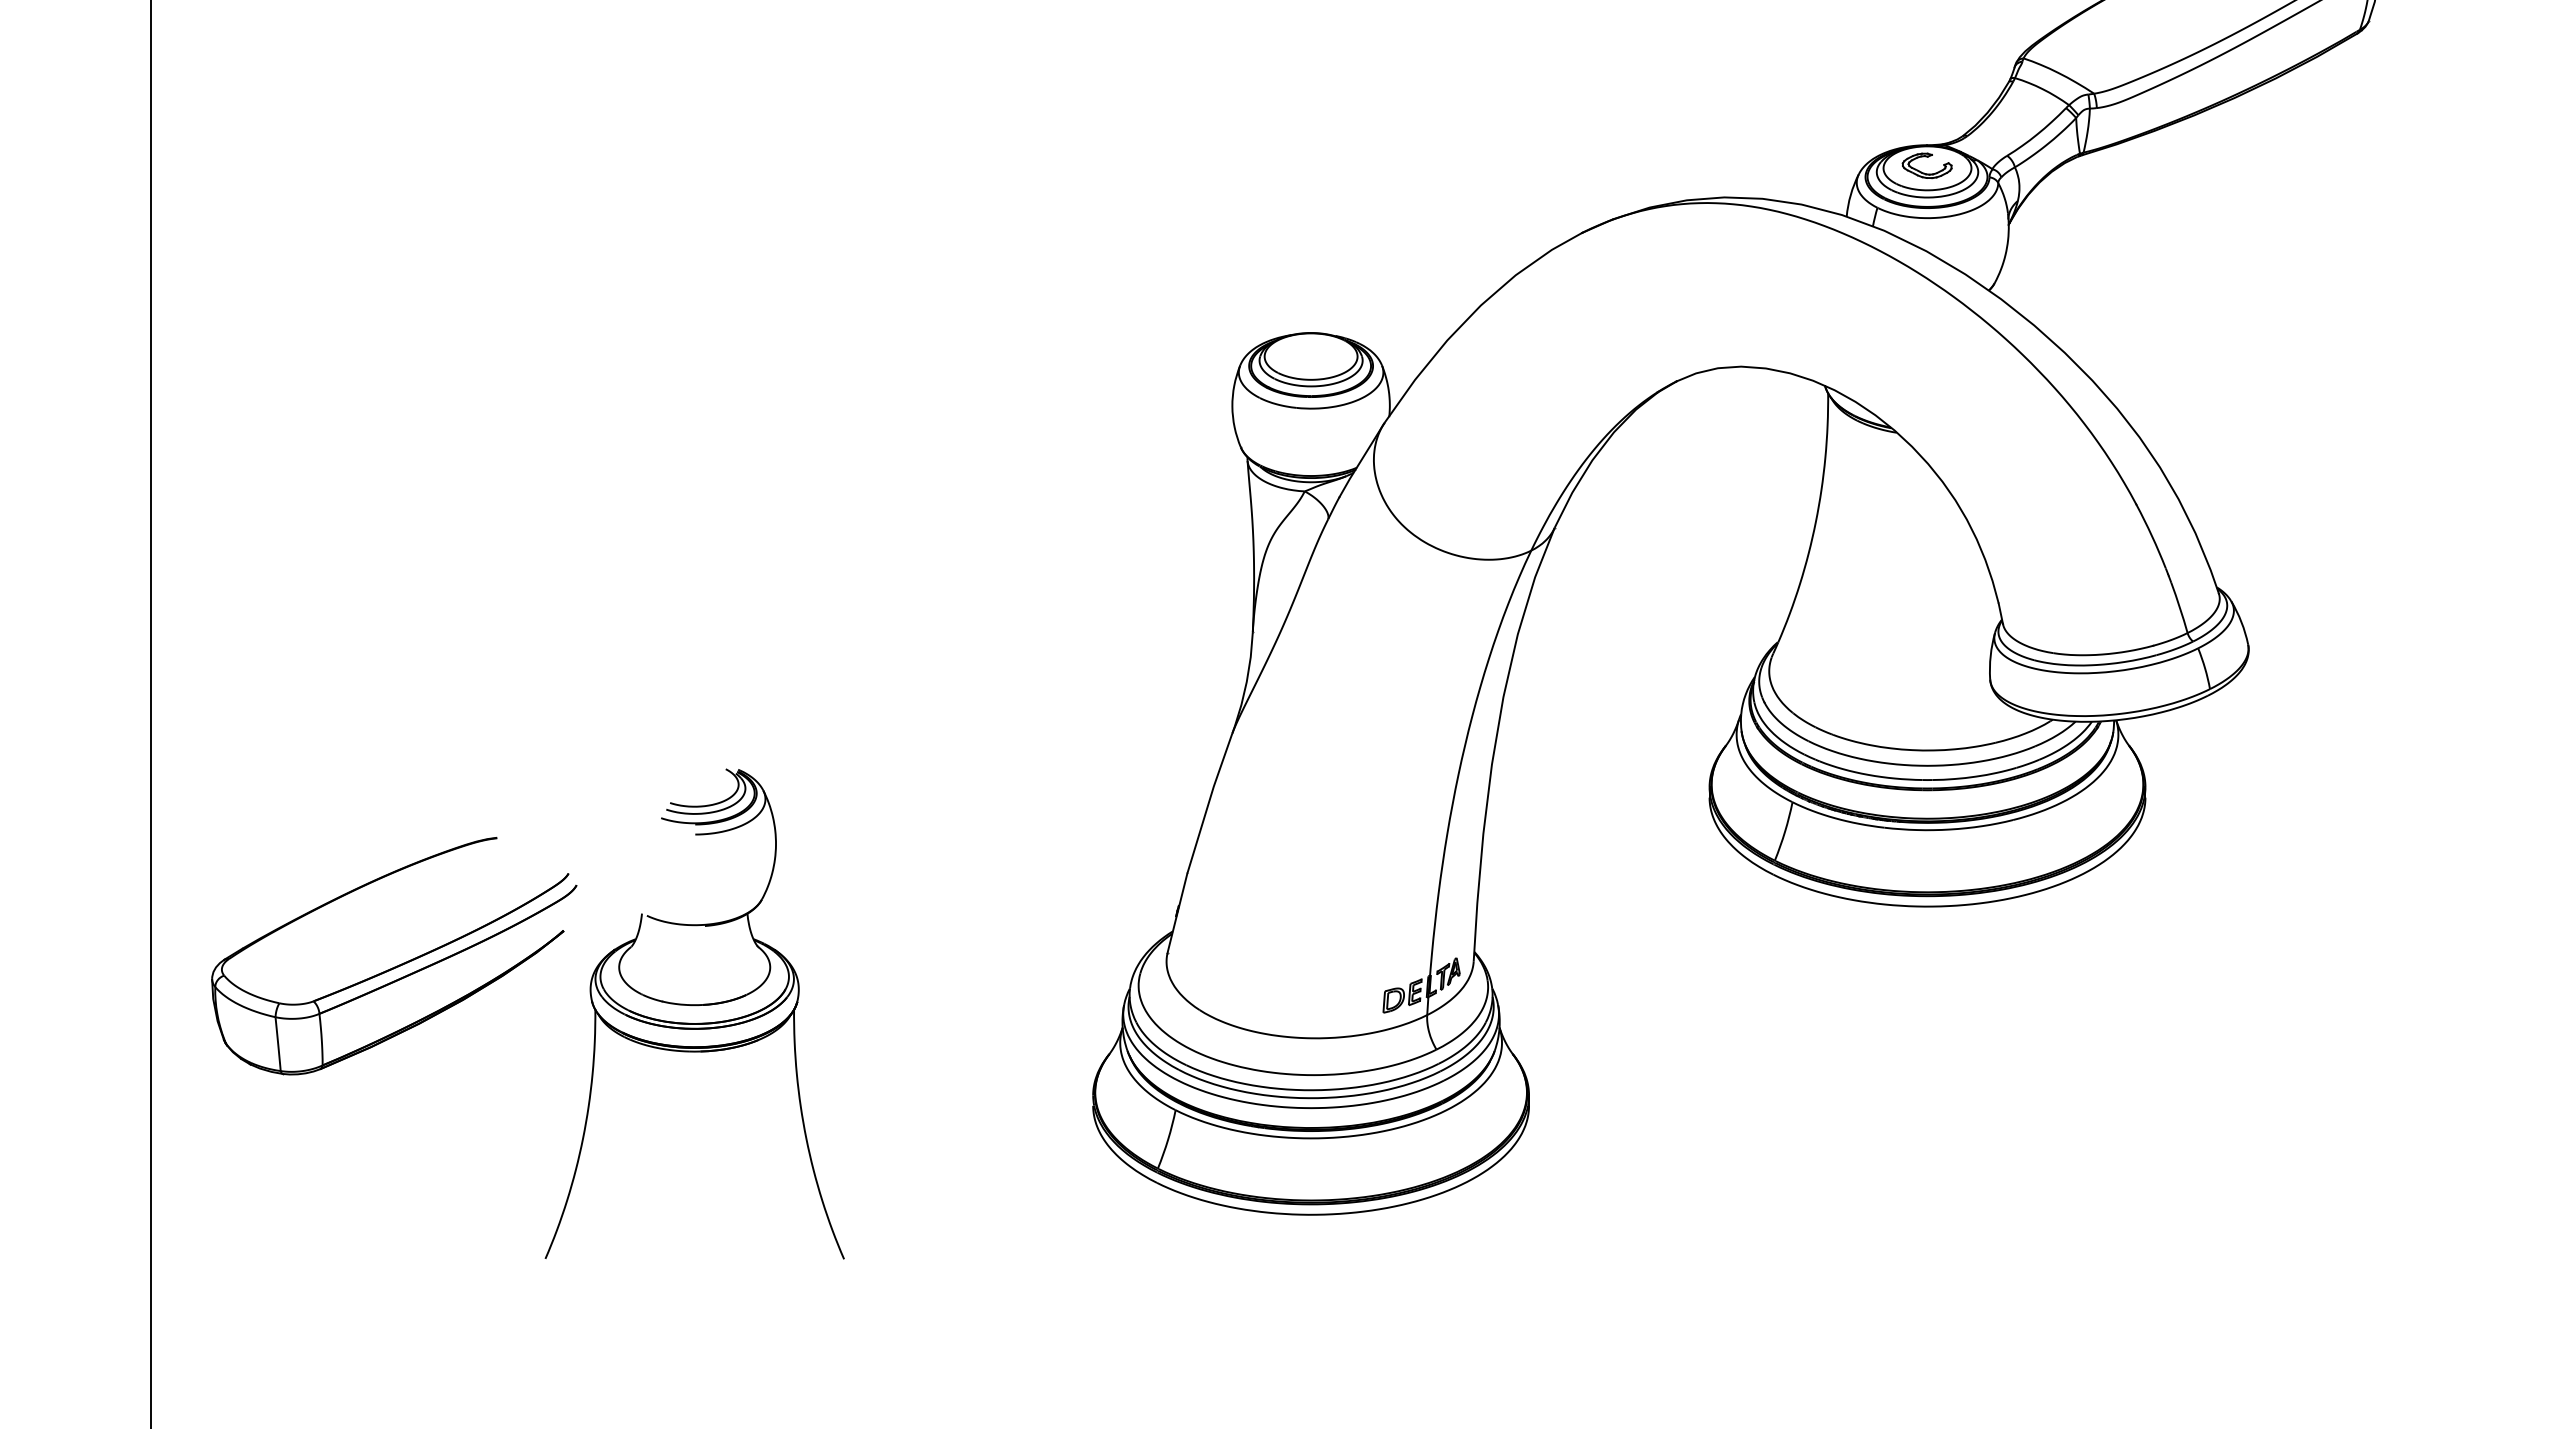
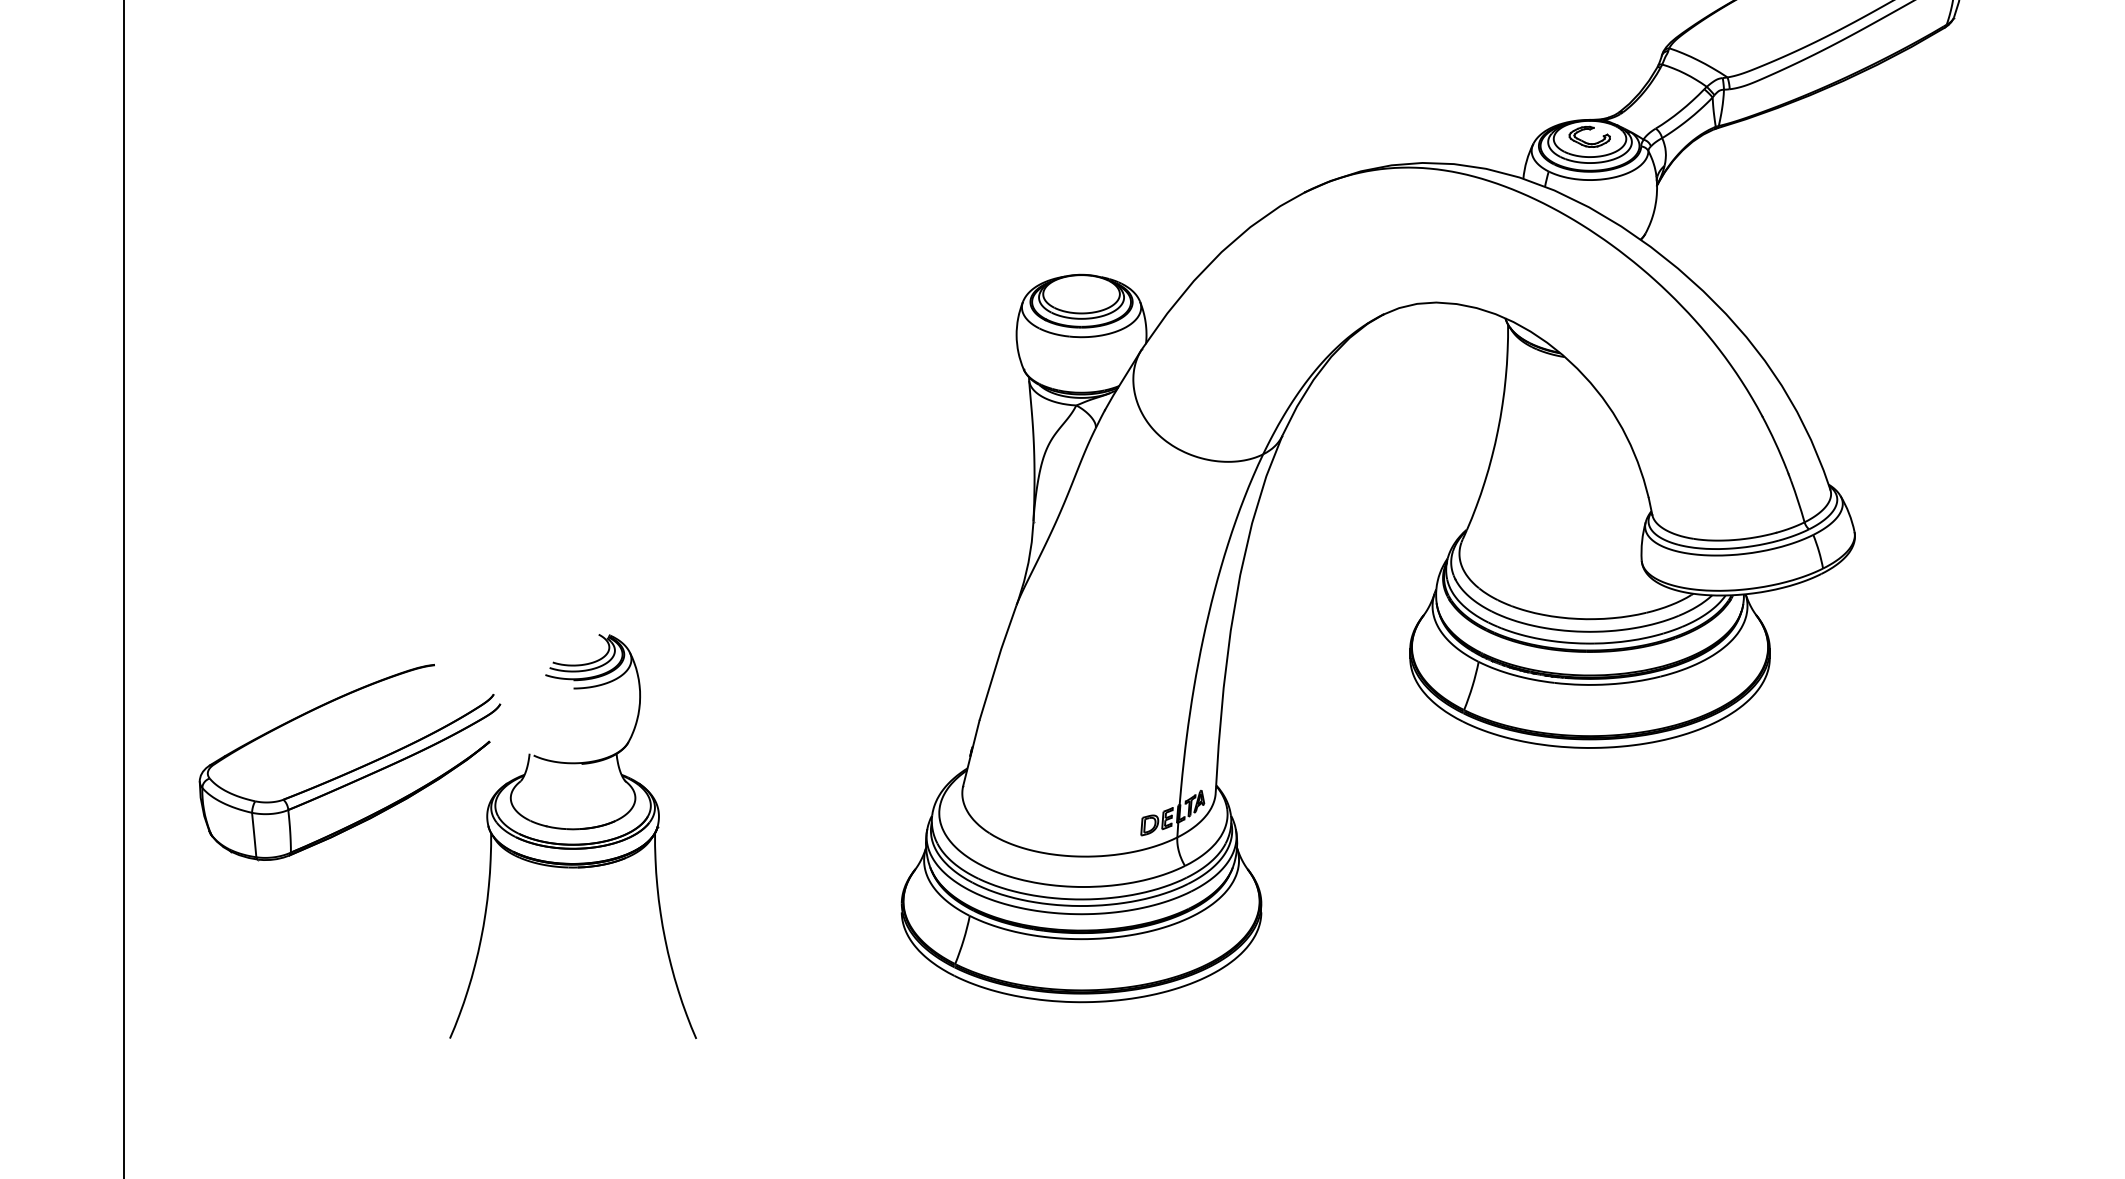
part: (396, 965) -> (351, 770), moved

